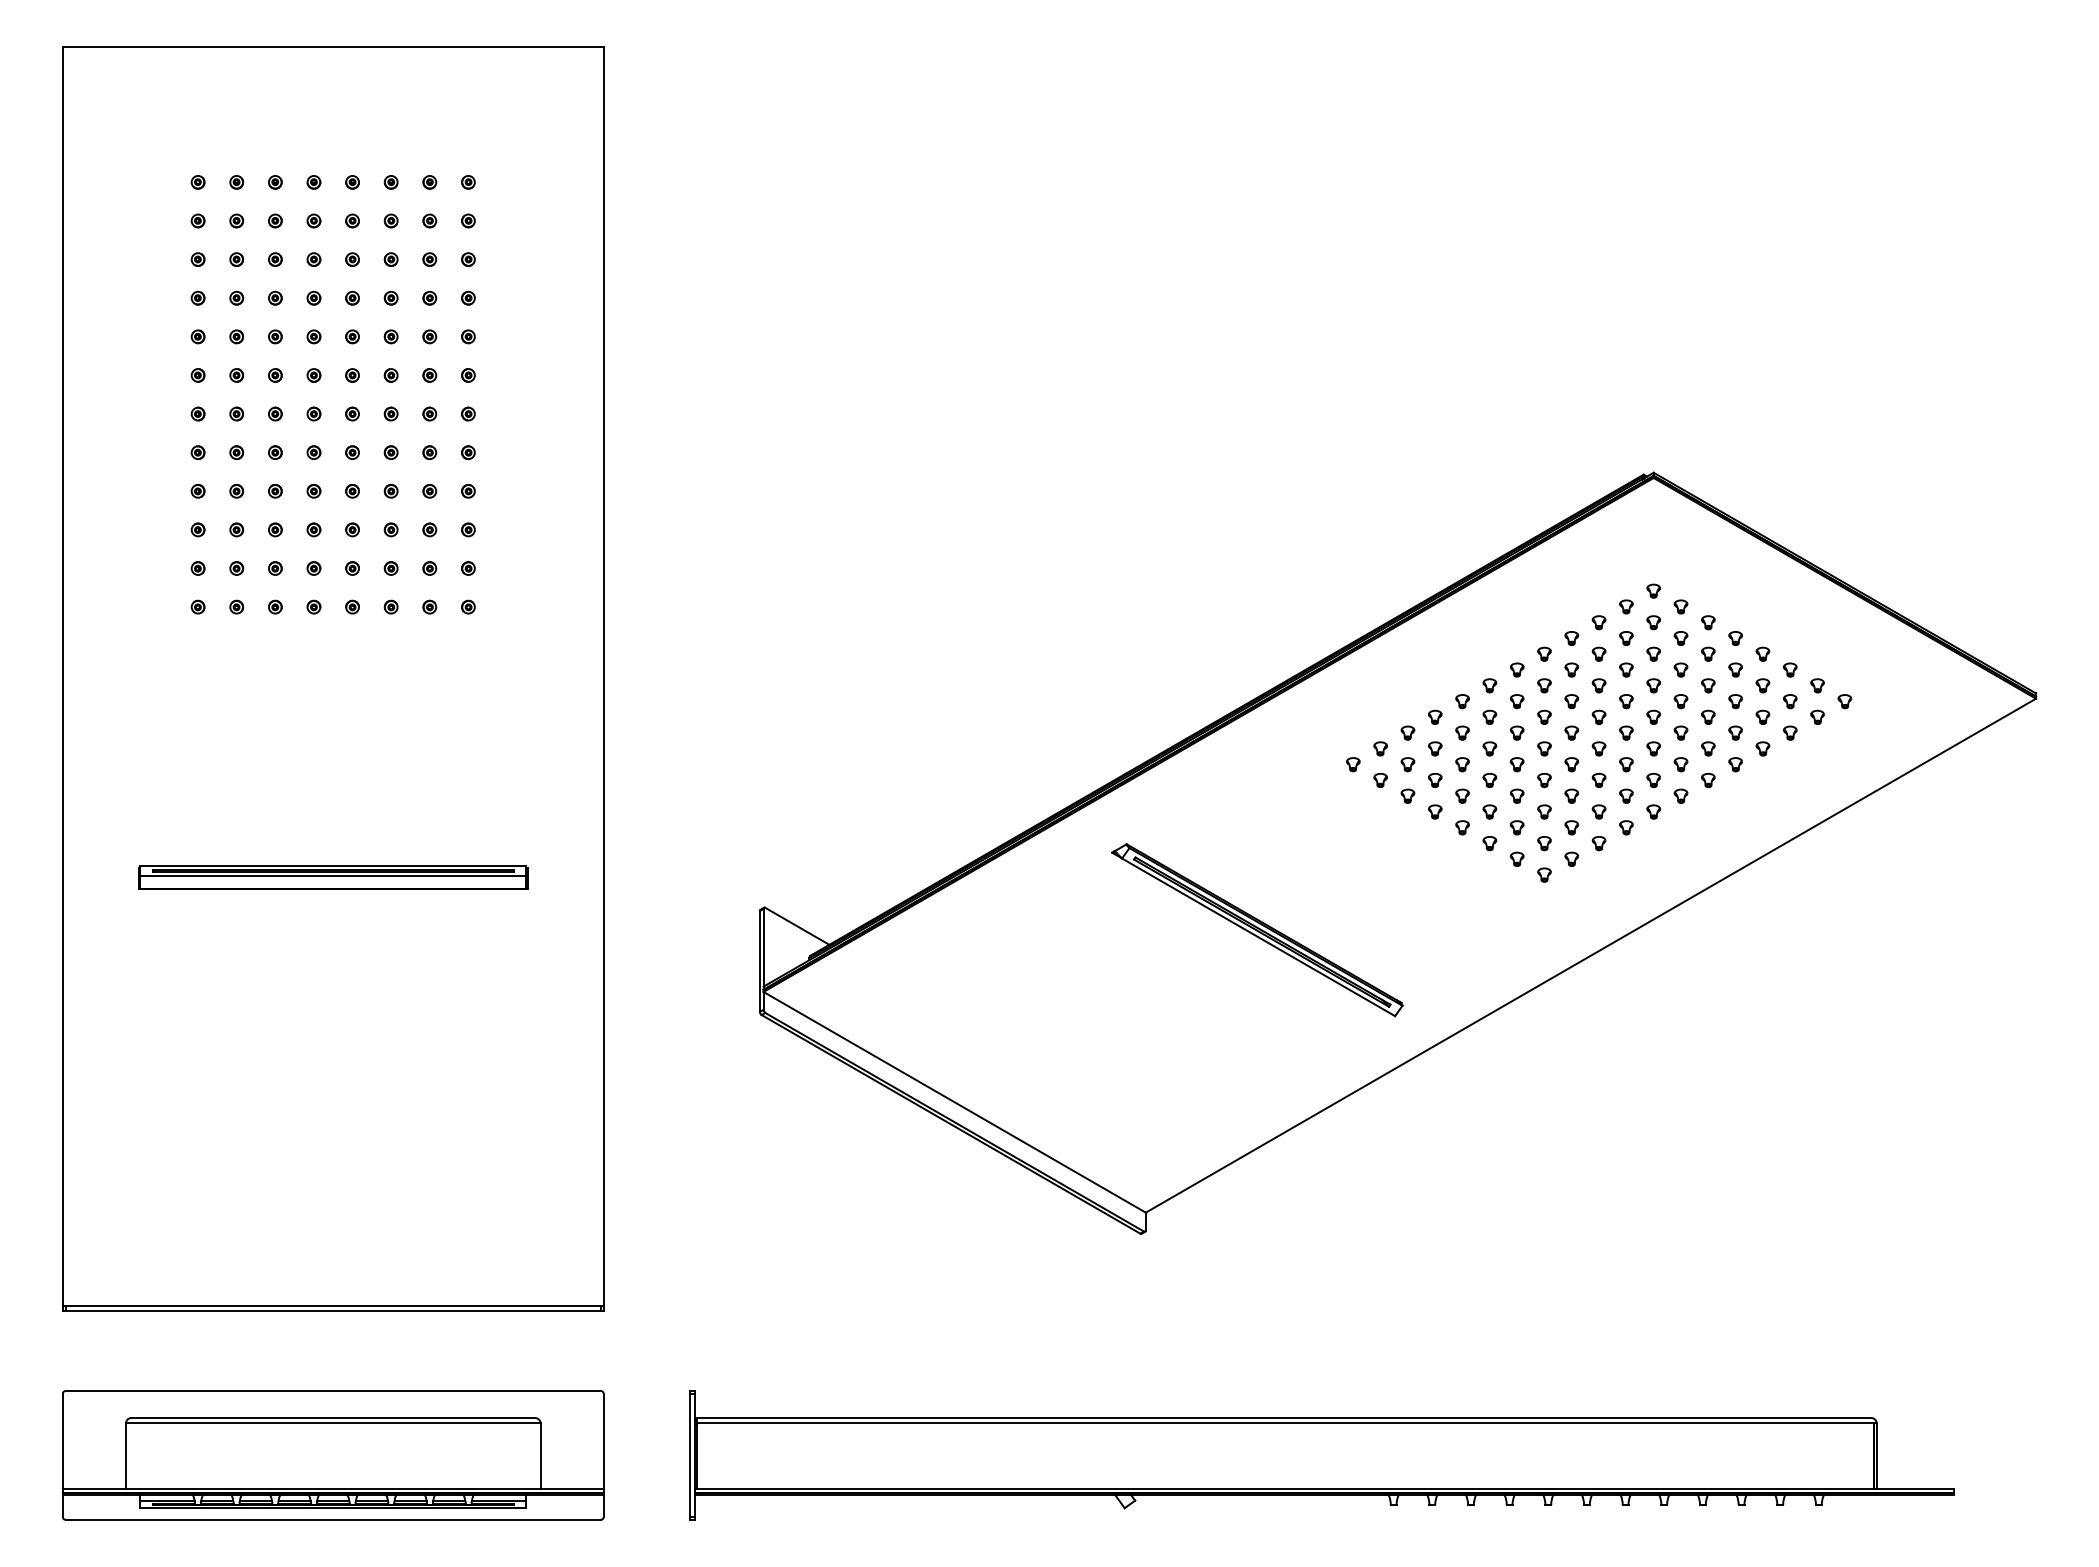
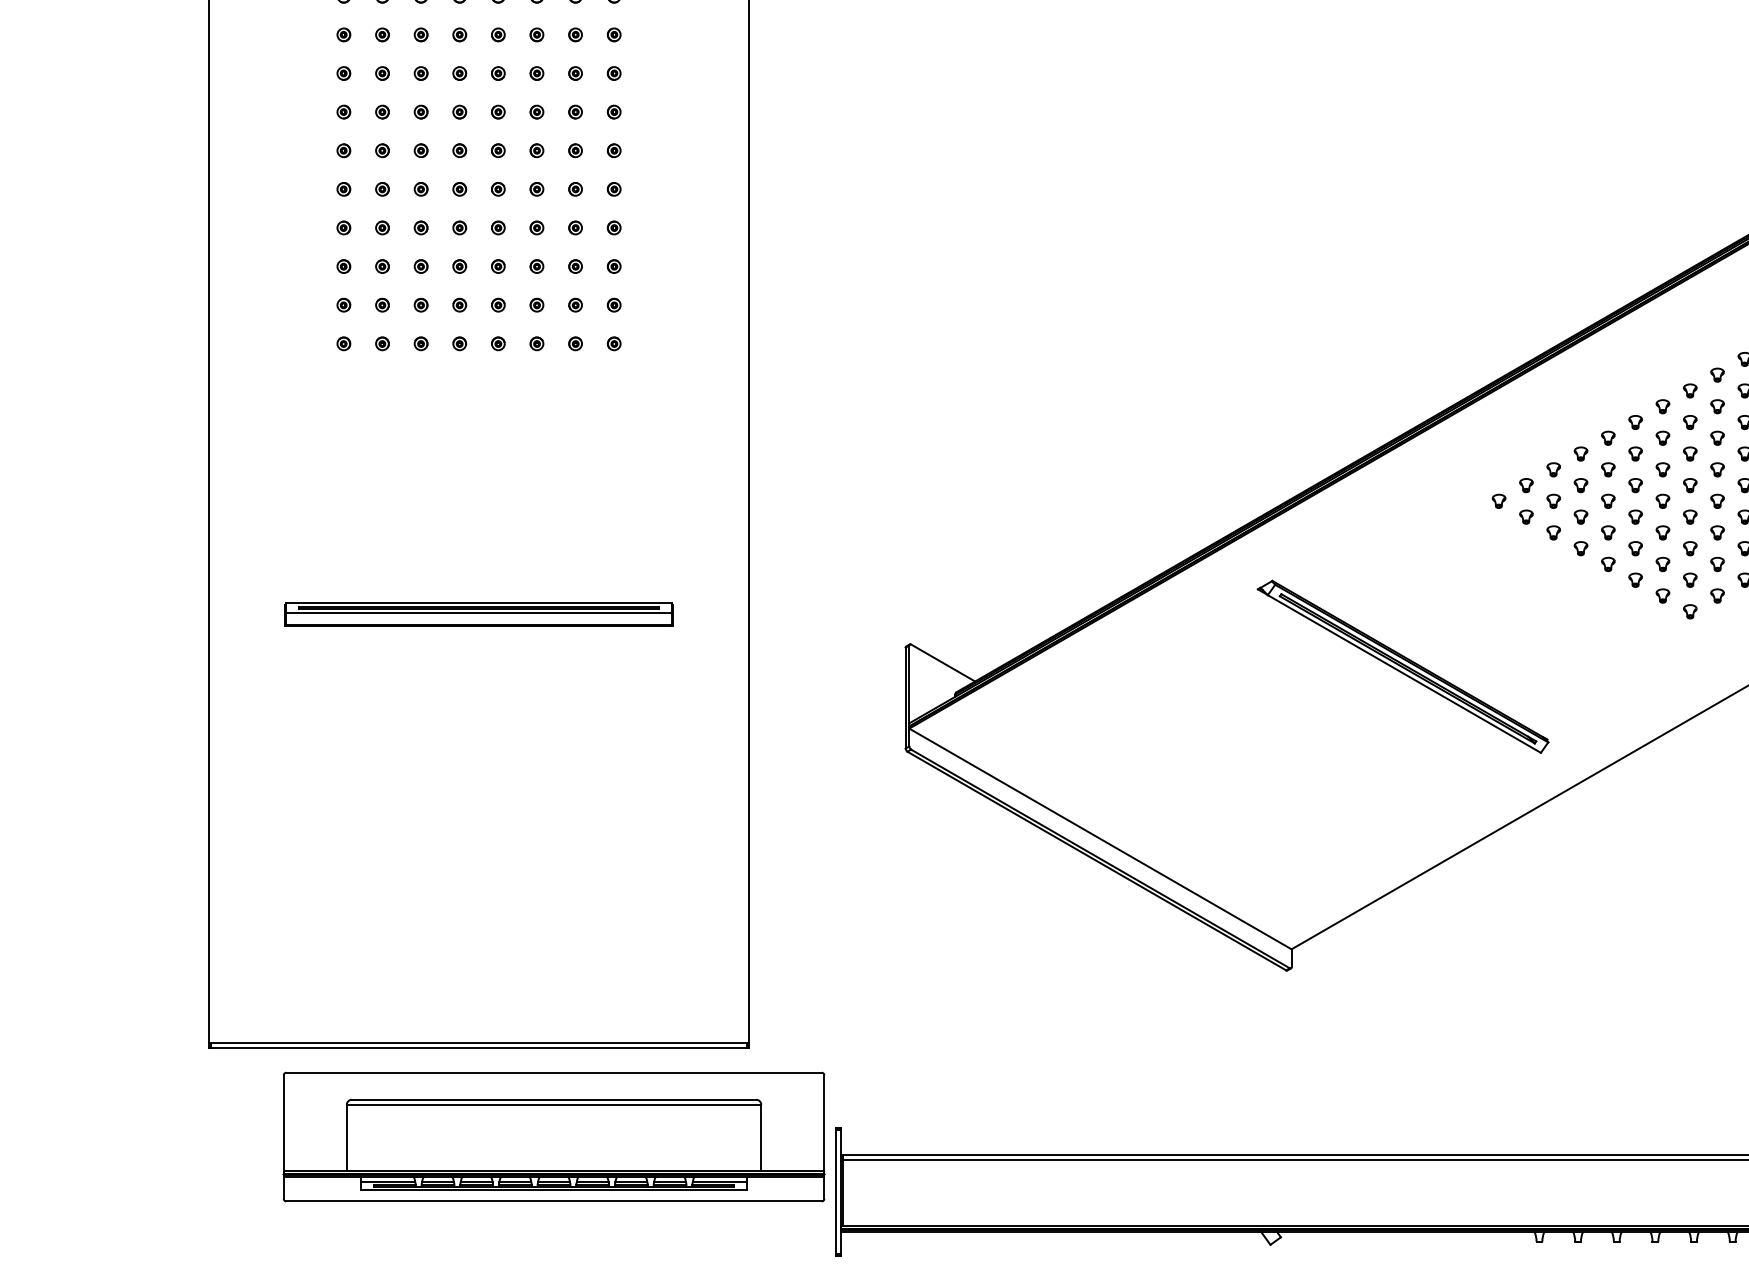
part: (332, 1455) -> (553, 1137), moved

